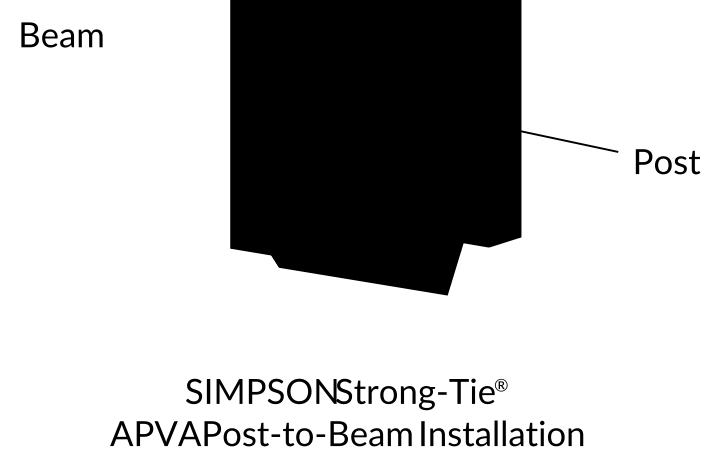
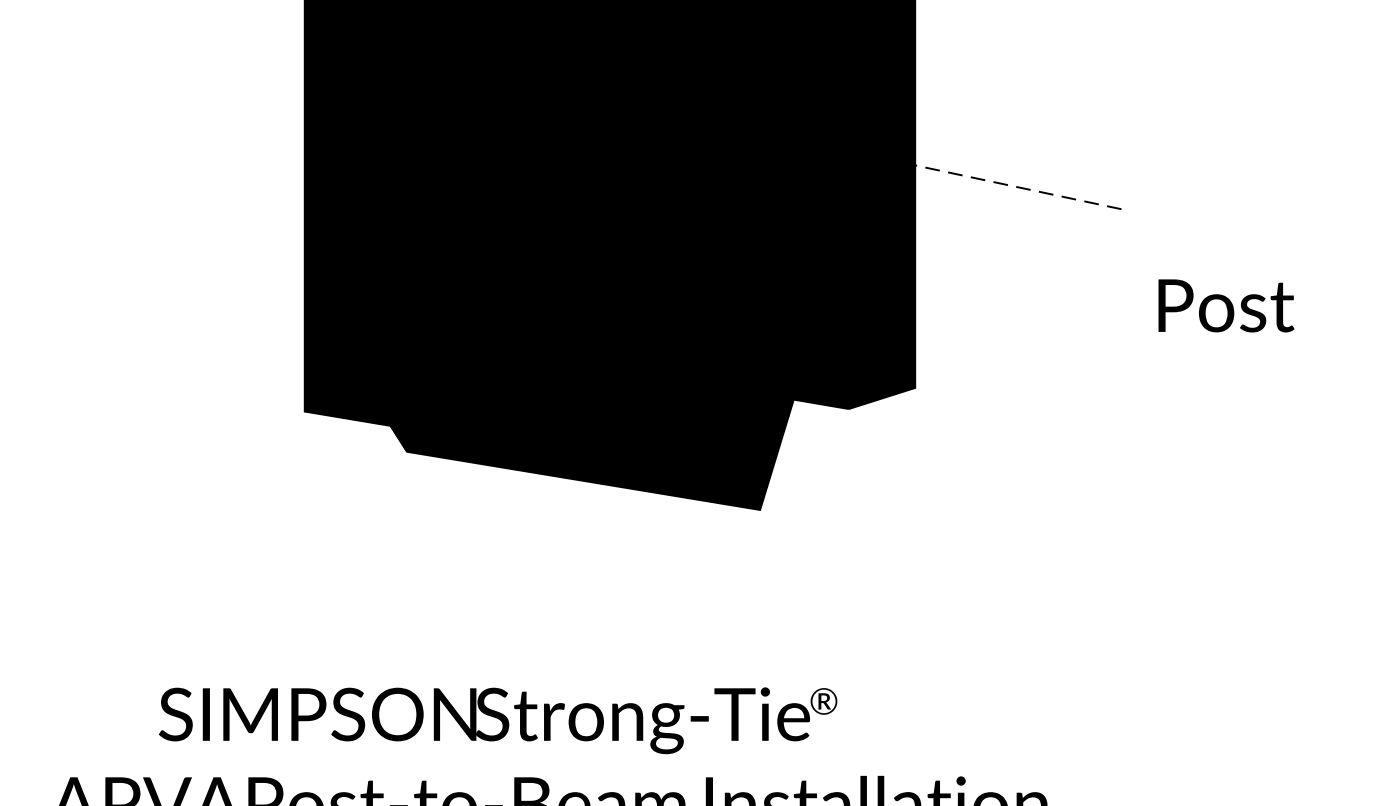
line: (568, 141) -> (1016, 187), solid -> dashed
text: (667, 161) -> (1225, 305), moved
text: (346, 394) -> (497, 720), moved

